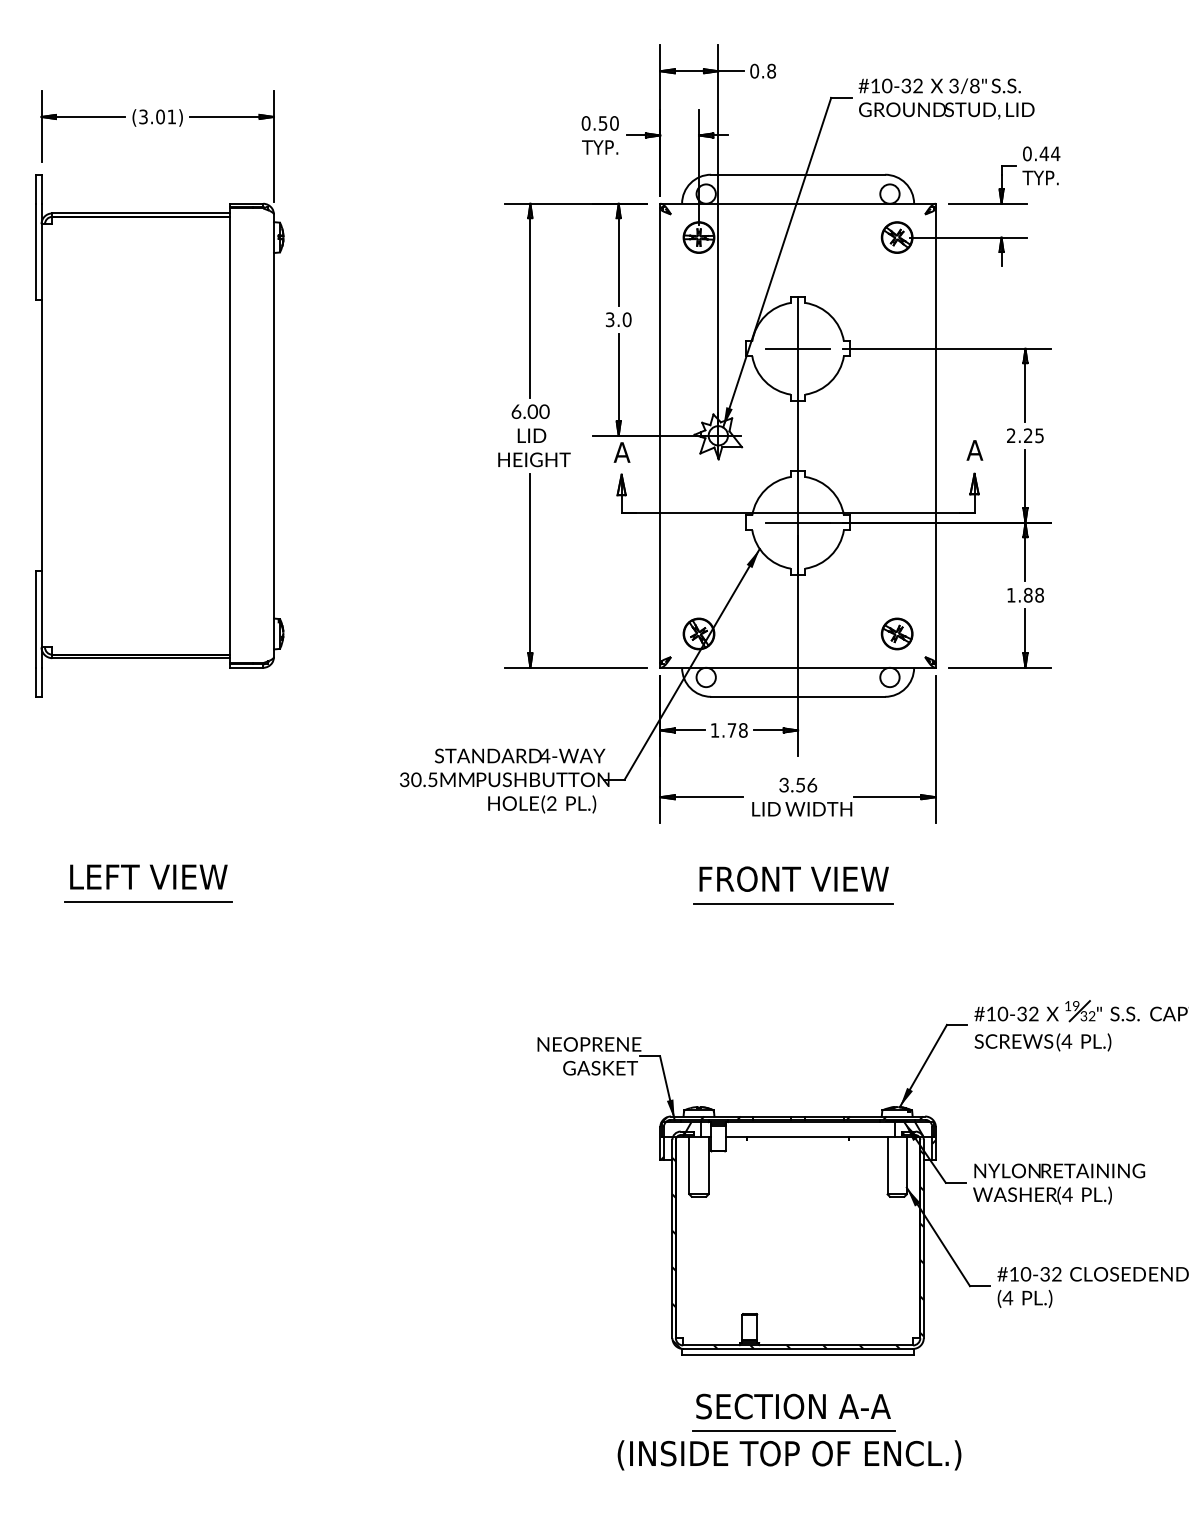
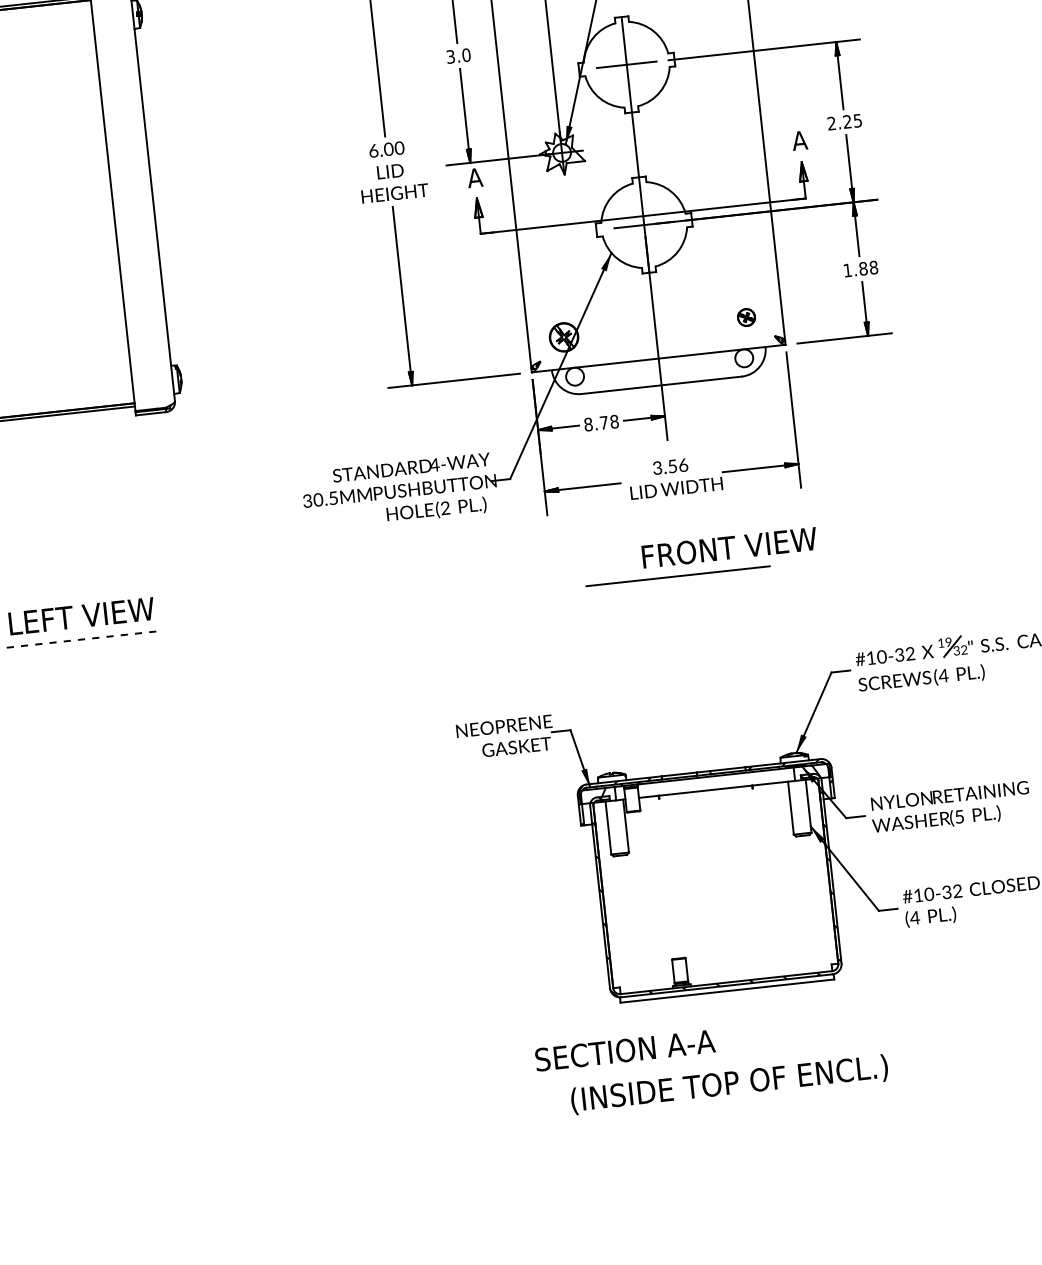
part: (896, 633) -> (745, 317), size x0.6
text: (714, 730) -> (587, 424), 1.78 -> 8.78
text: (793, 878) -> (728, 547), moved
line: (148, 902) -> (83, 639), solid -> dashed
text: (1067, 1194) -> (959, 816), (4 -> (5
text: (793, 1406) -> (625, 1050), moved
line: (793, 1431) -> (730, 1062), removed

